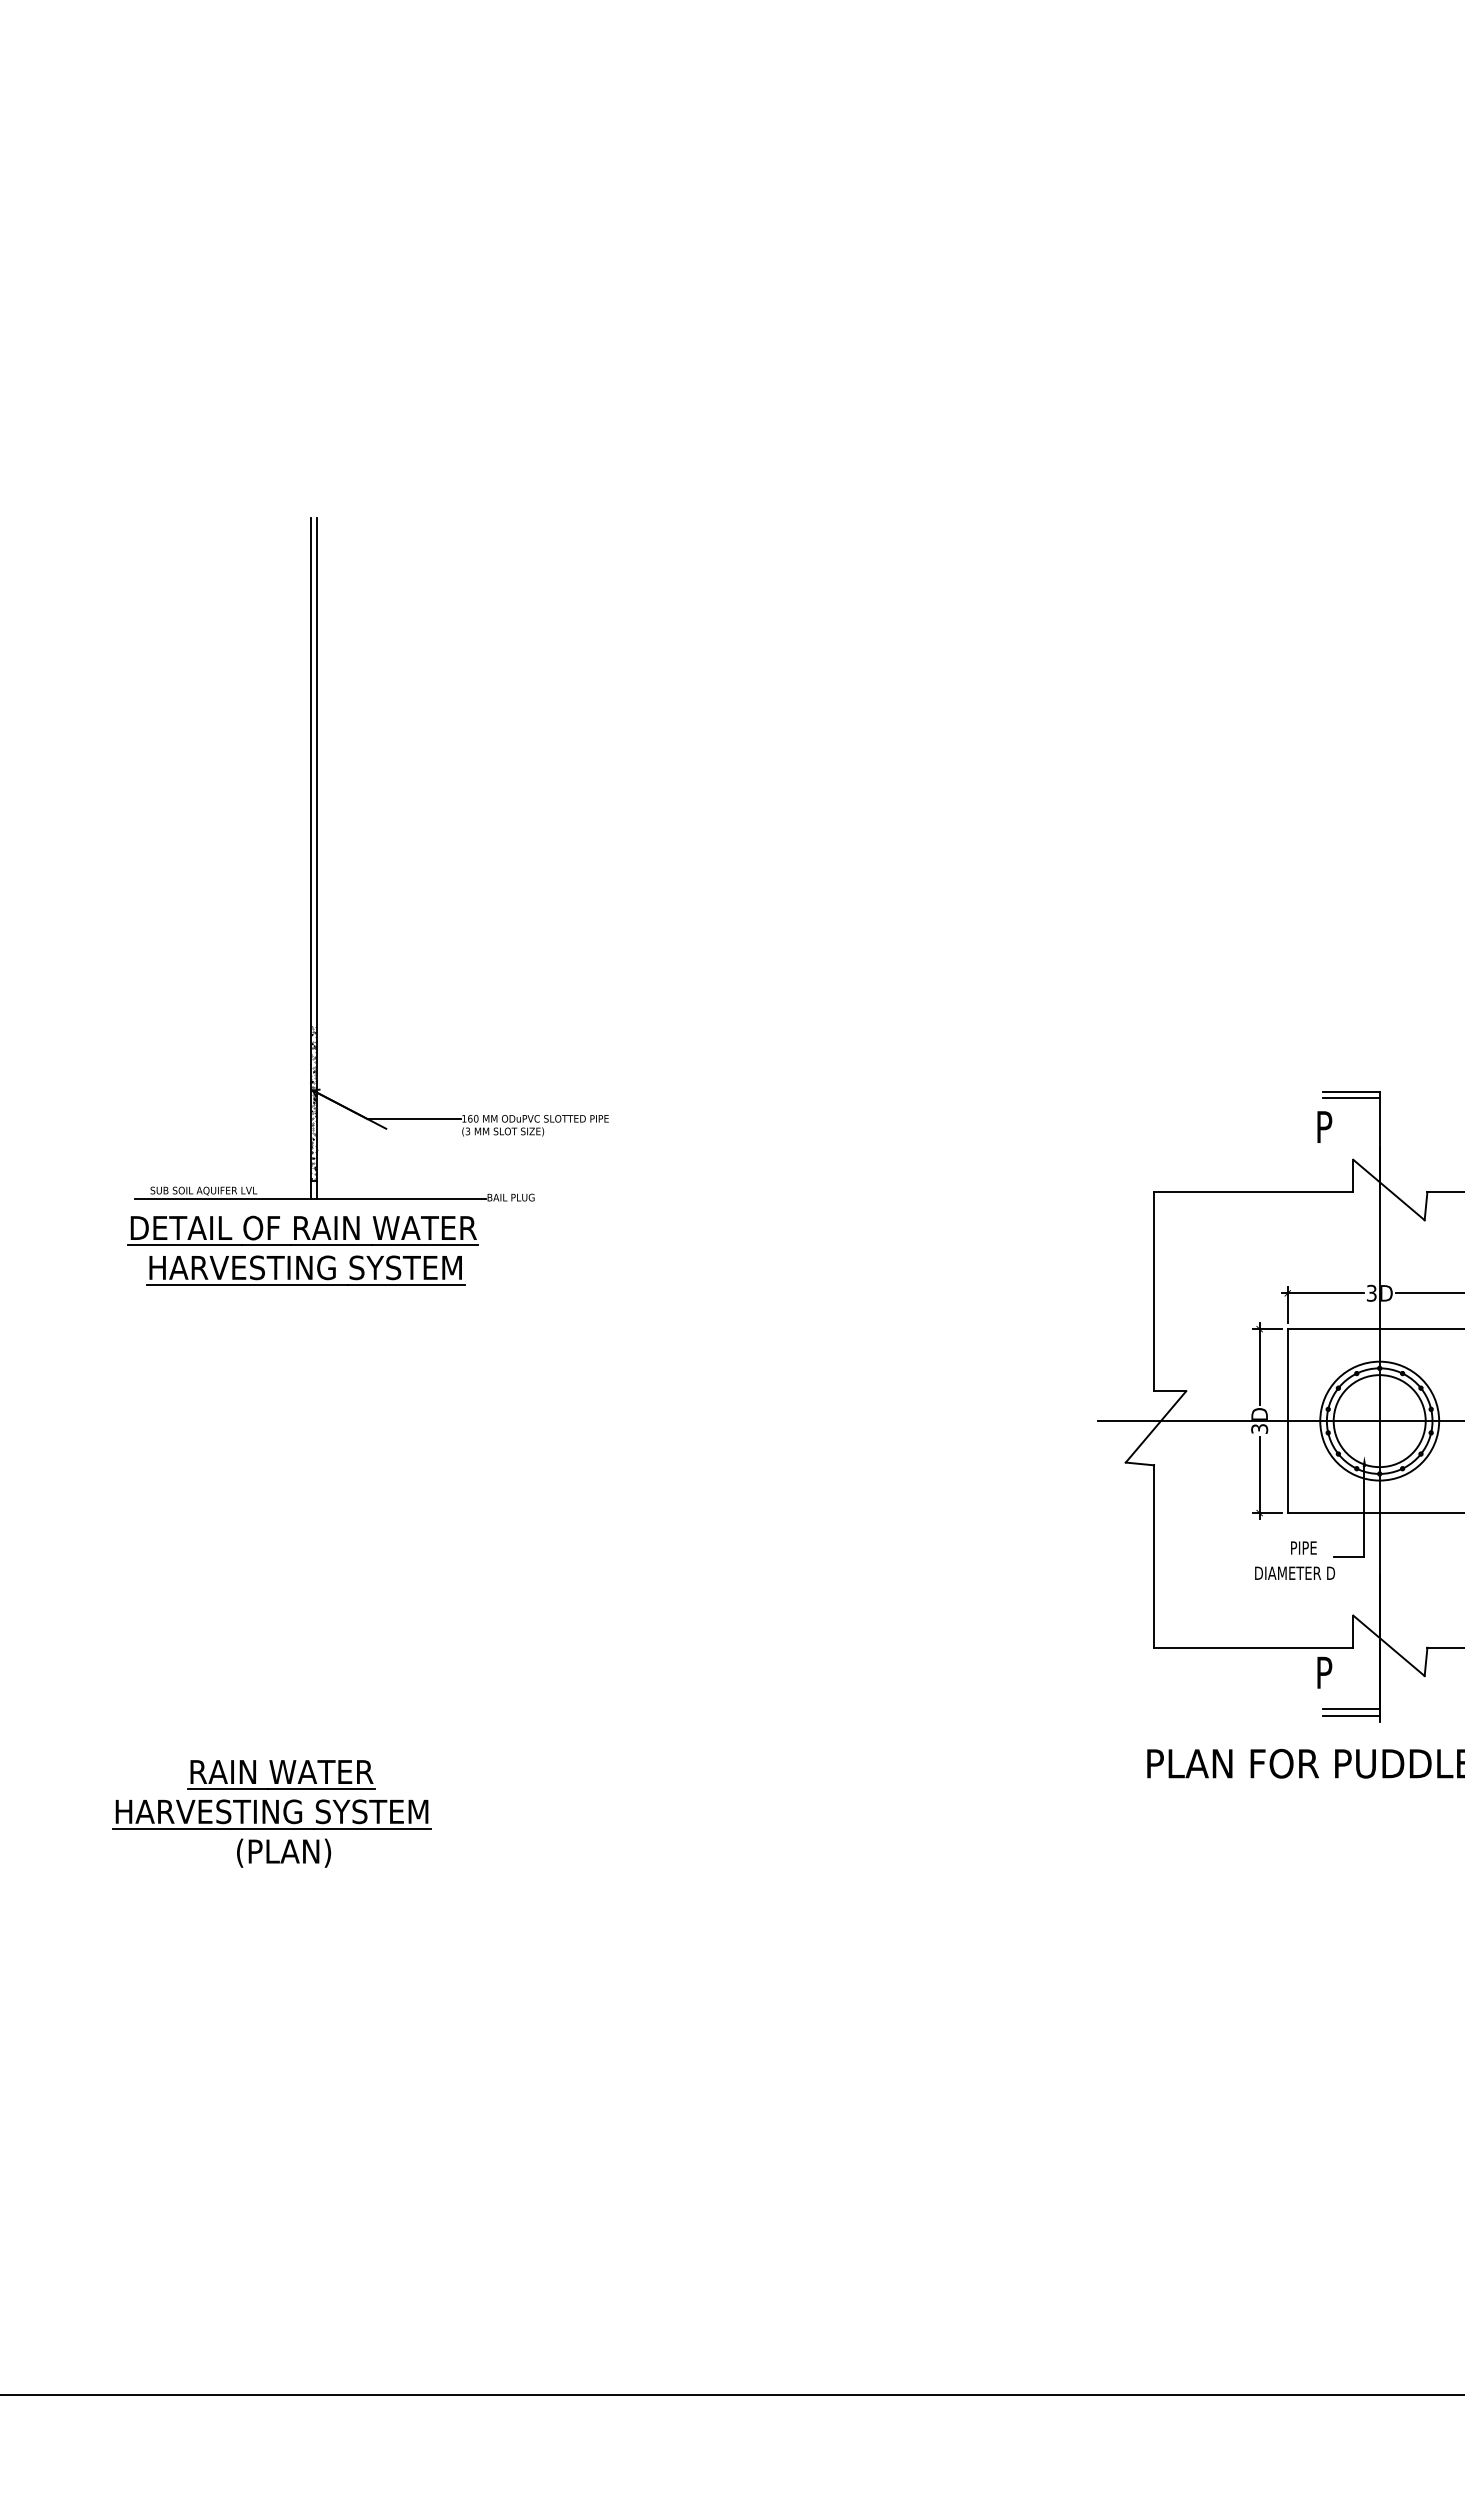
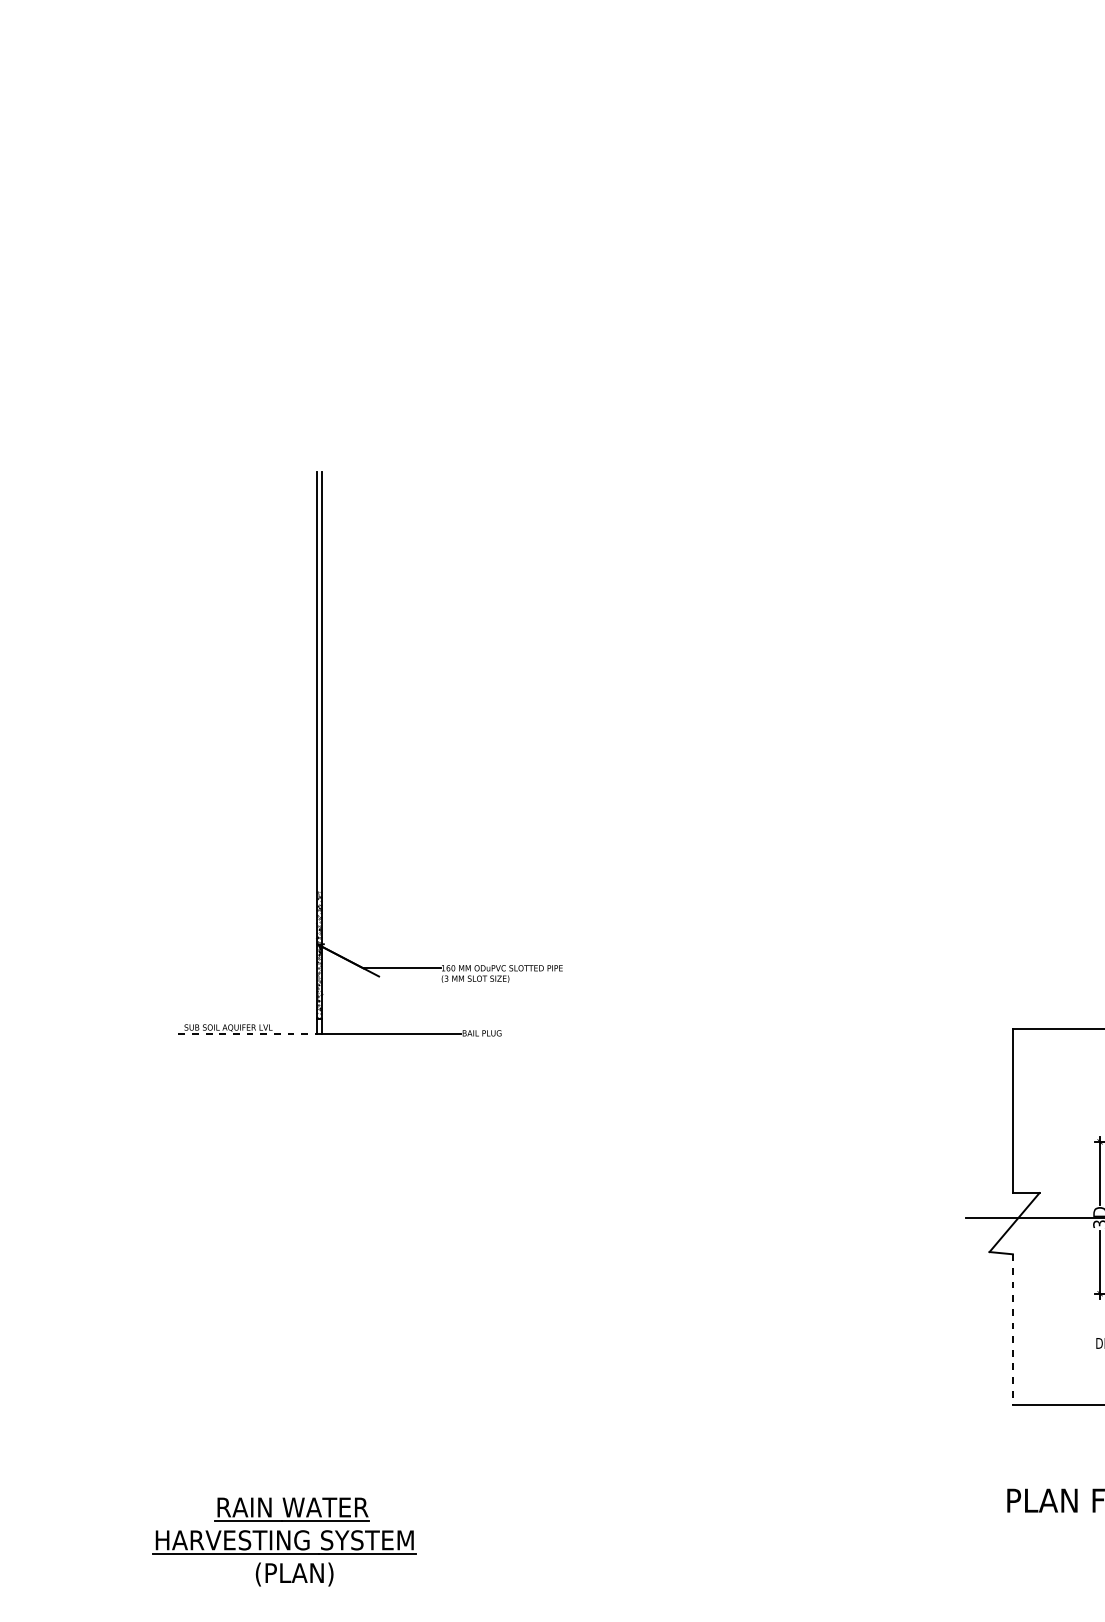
line: (226, 1198) -> (247, 1034), solid -> dashed
part: (302, 1250) -> (309, 1076), removed
line: (1154, 1557) -> (1013, 1330), solid -> dashed

